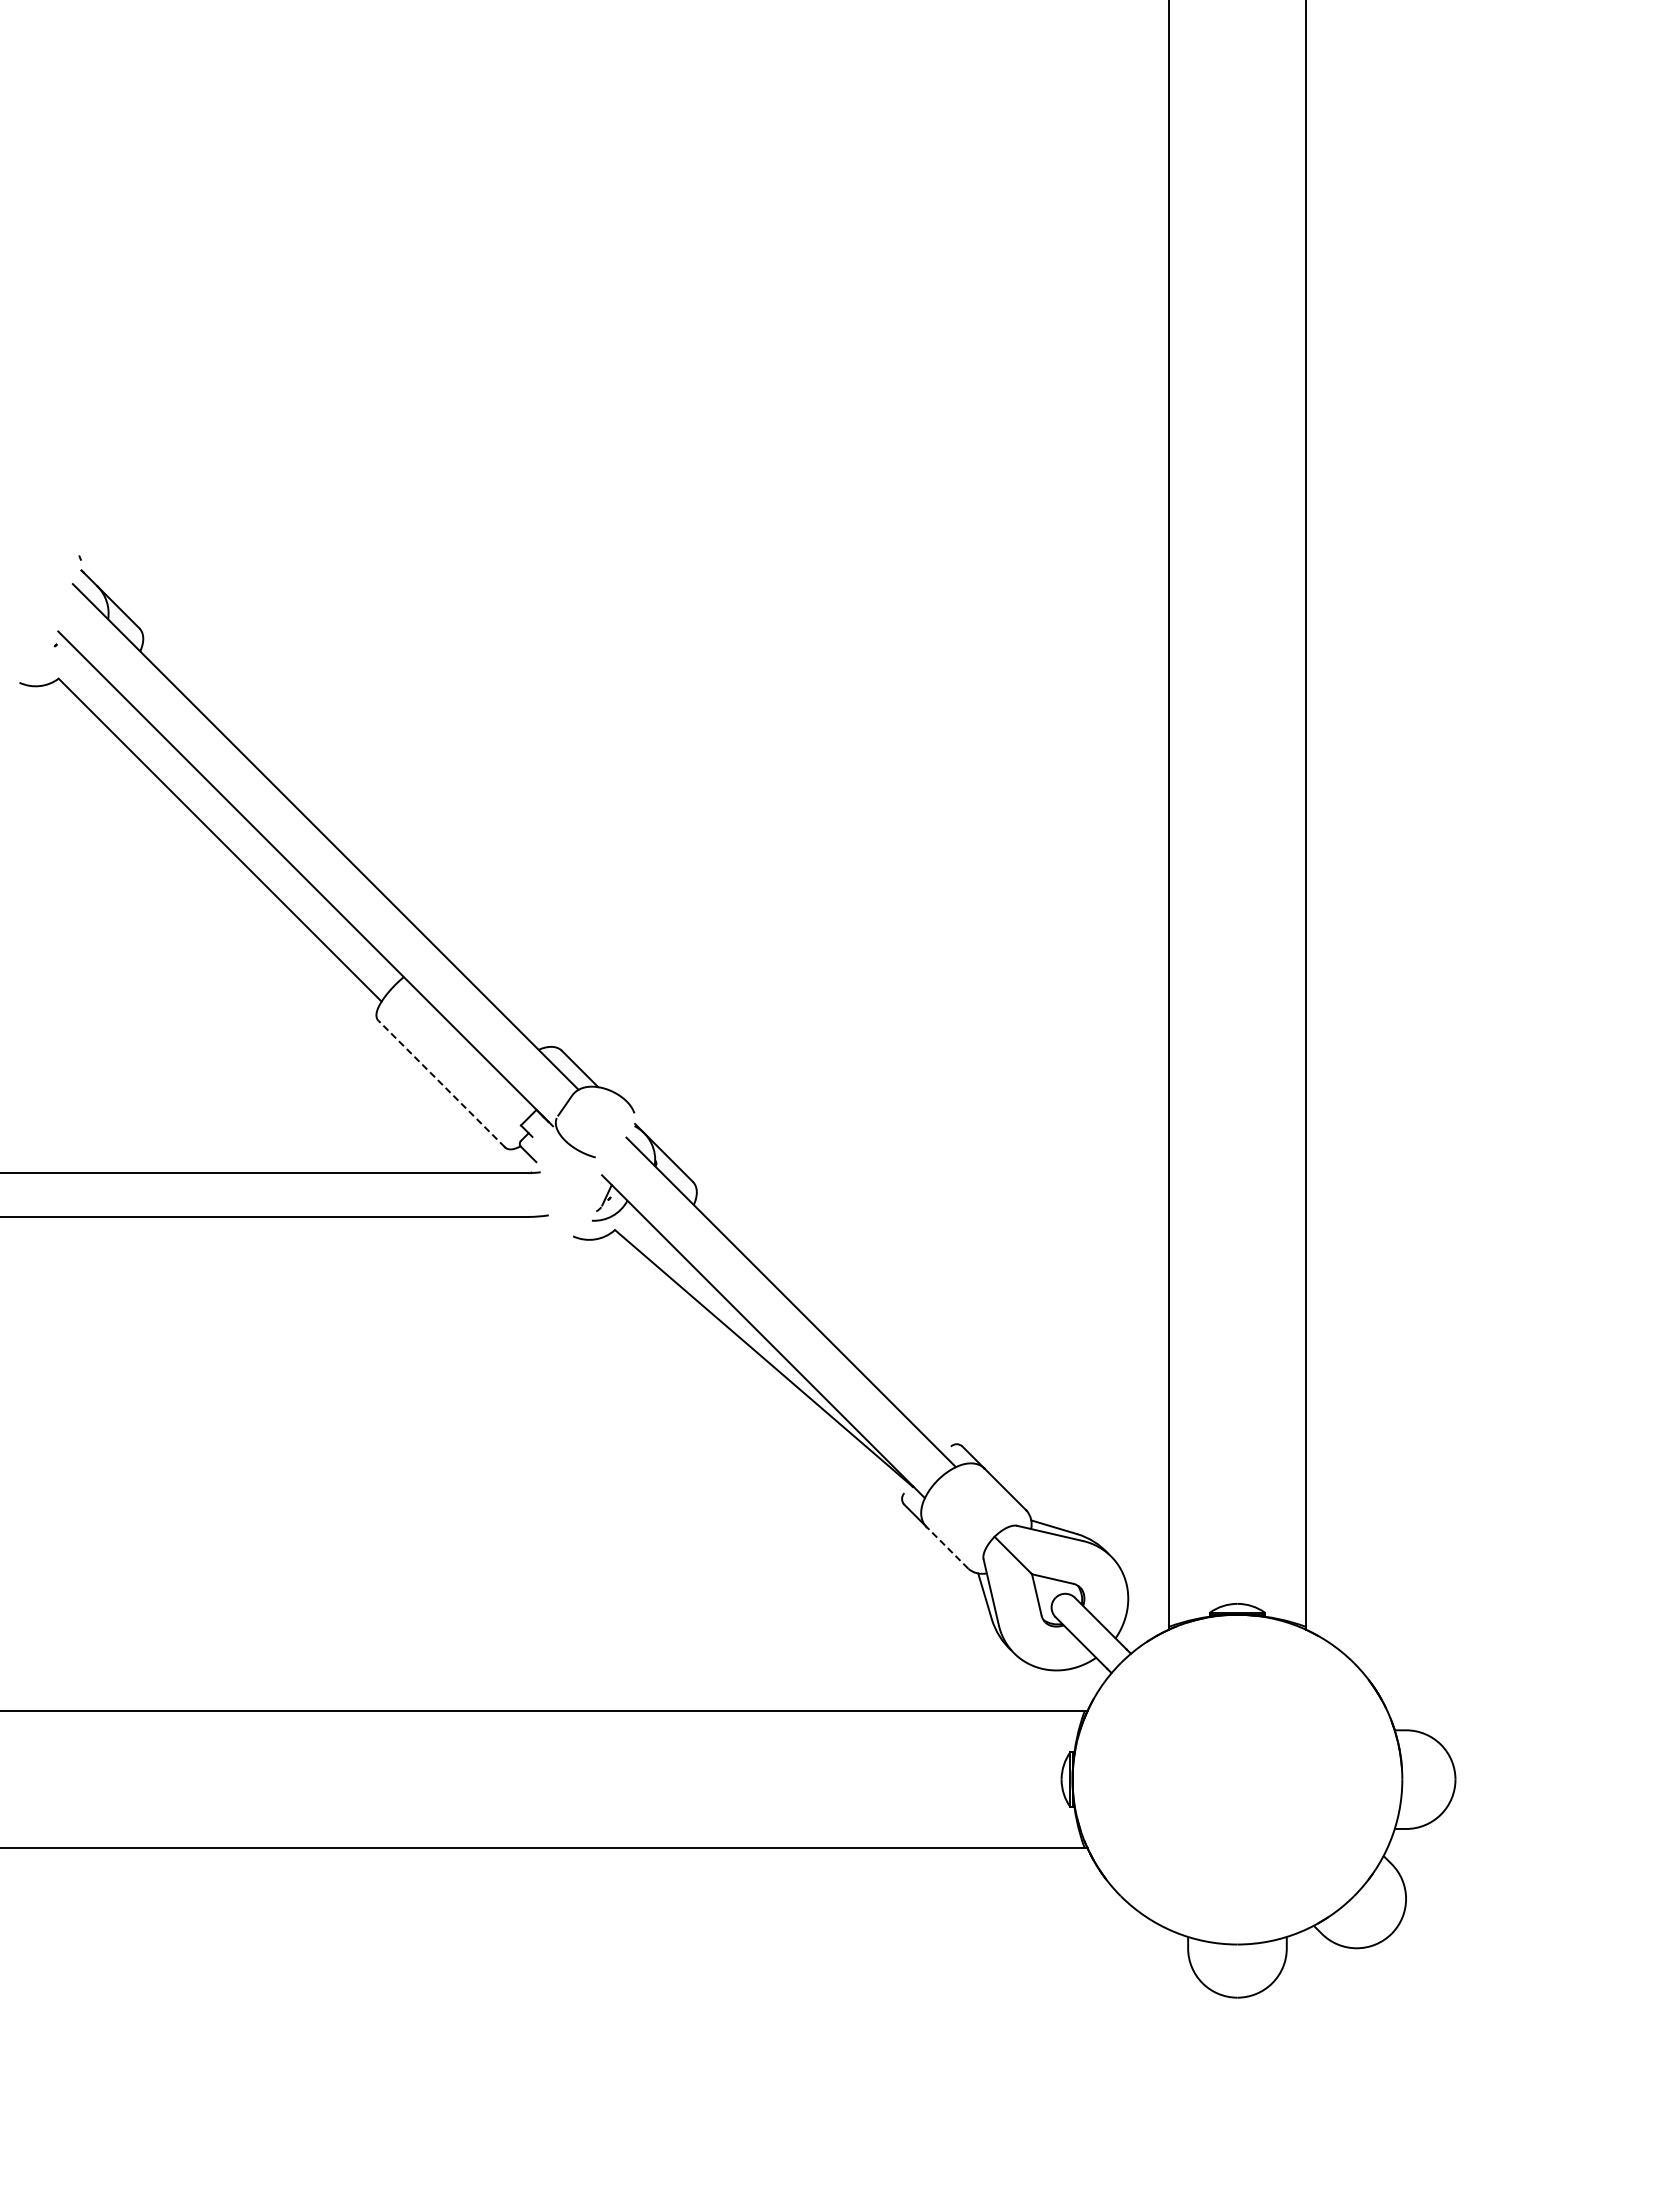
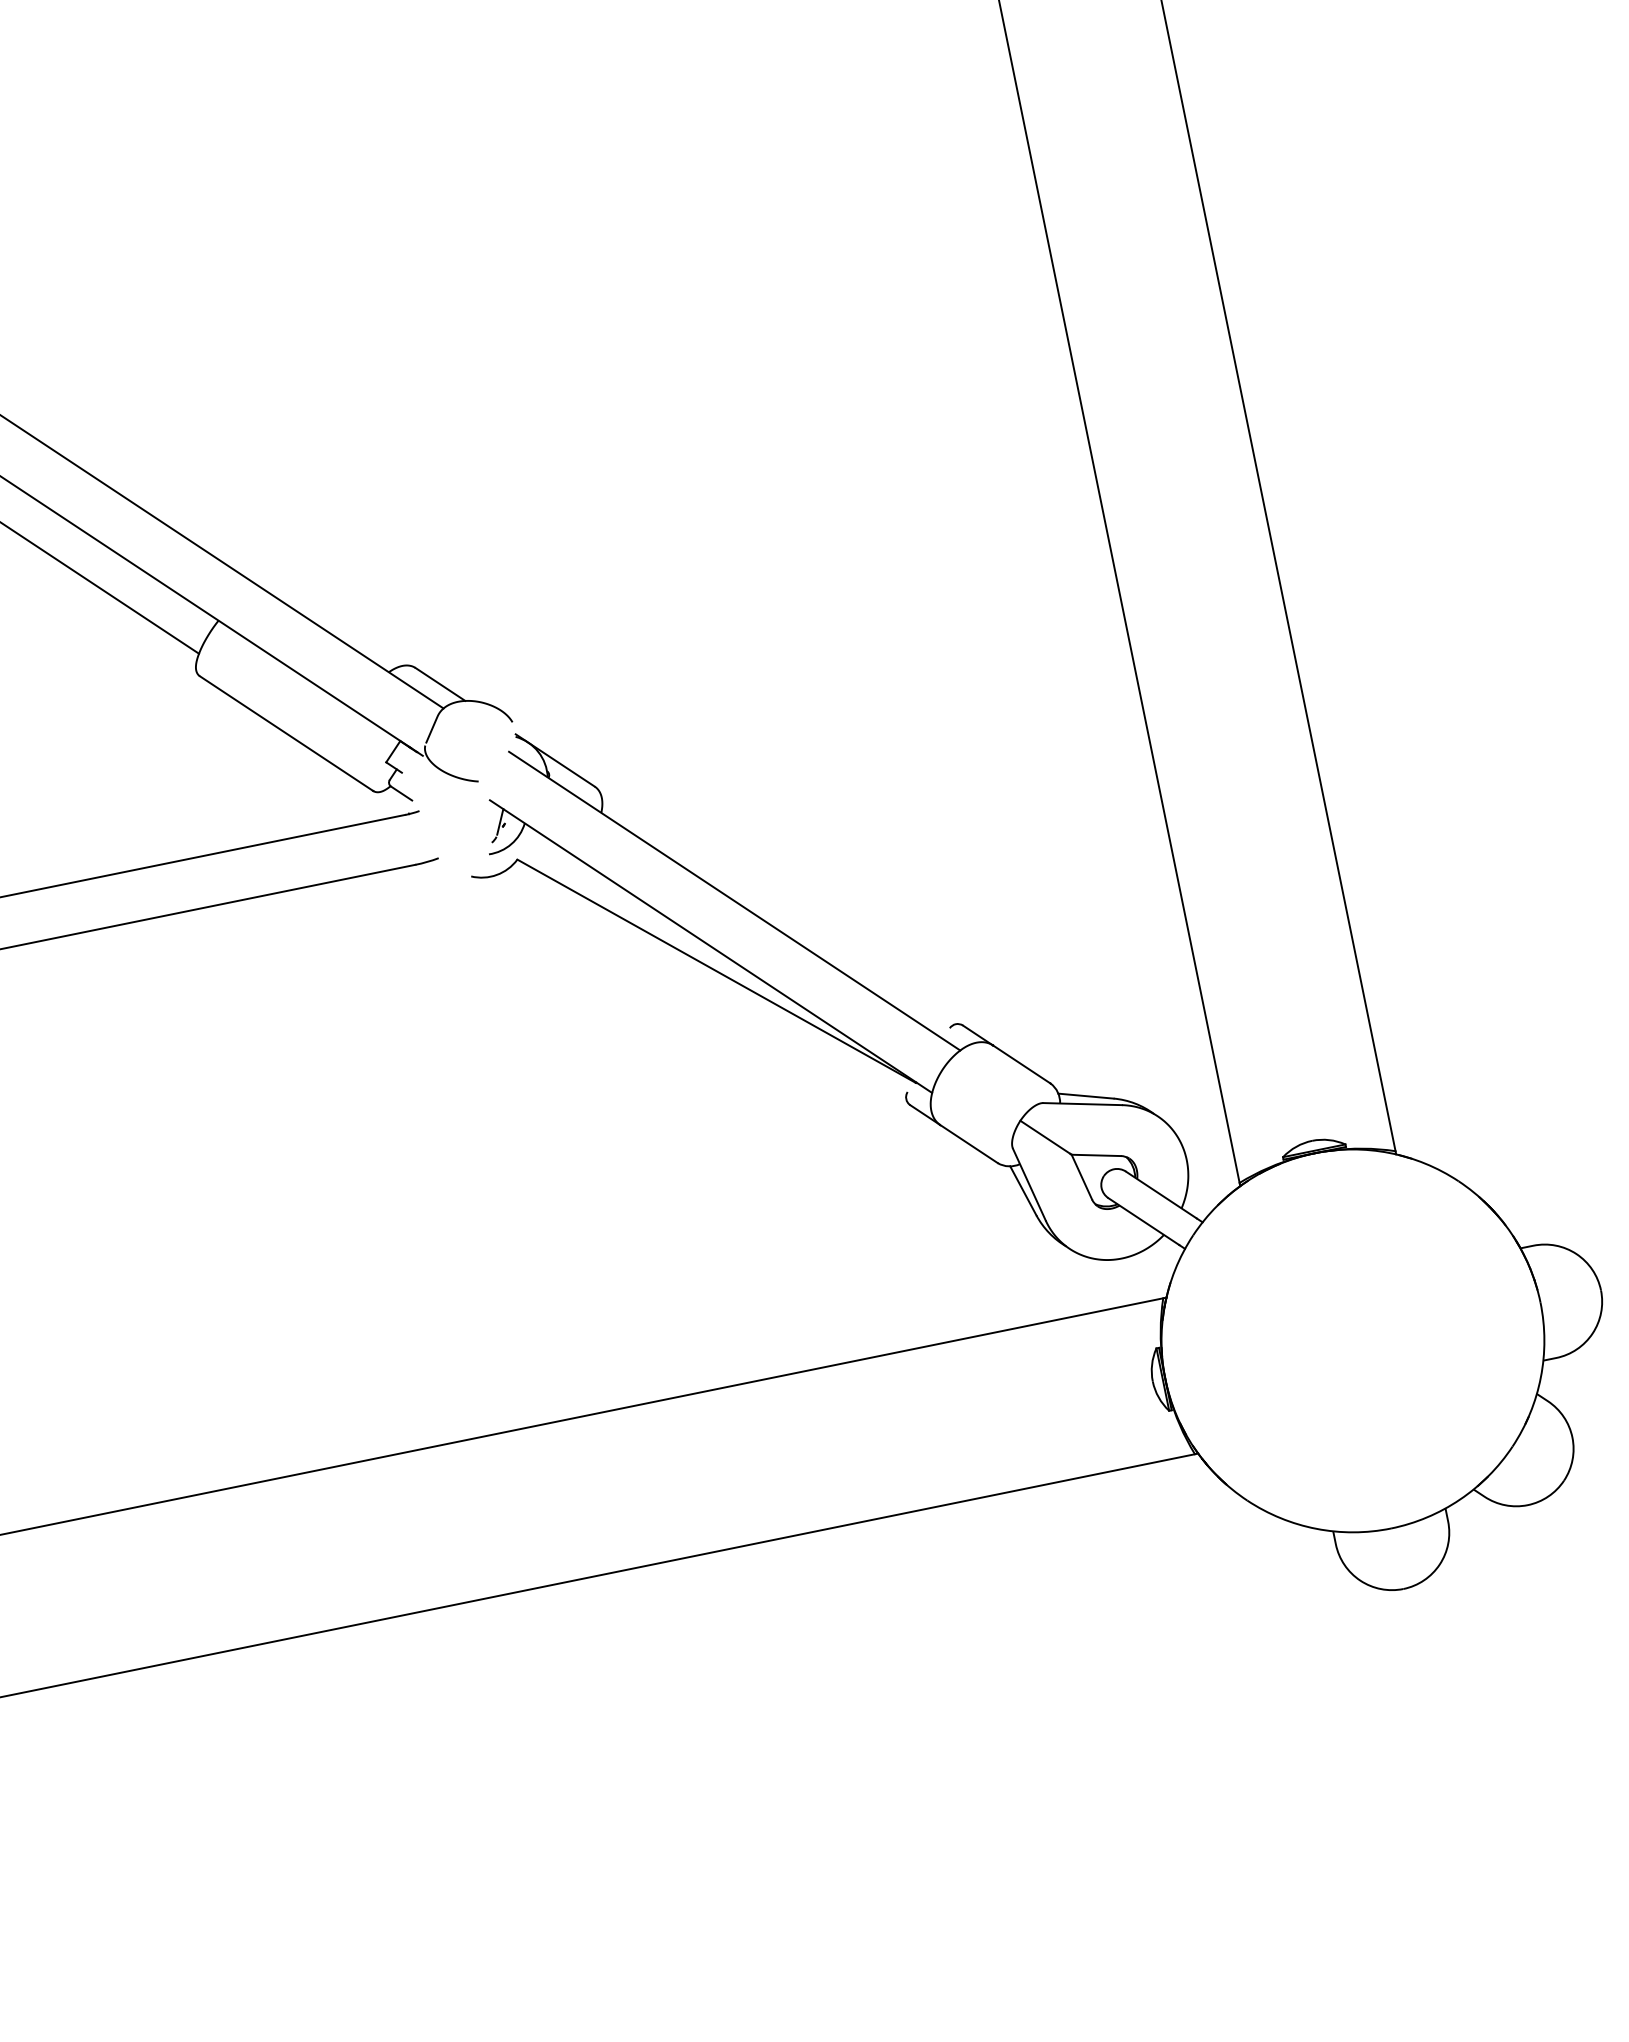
line: (441, 1083) -> (286, 733), dashed -> solid
line: (947, 1547) -> (969, 1143), dashed -> solid

